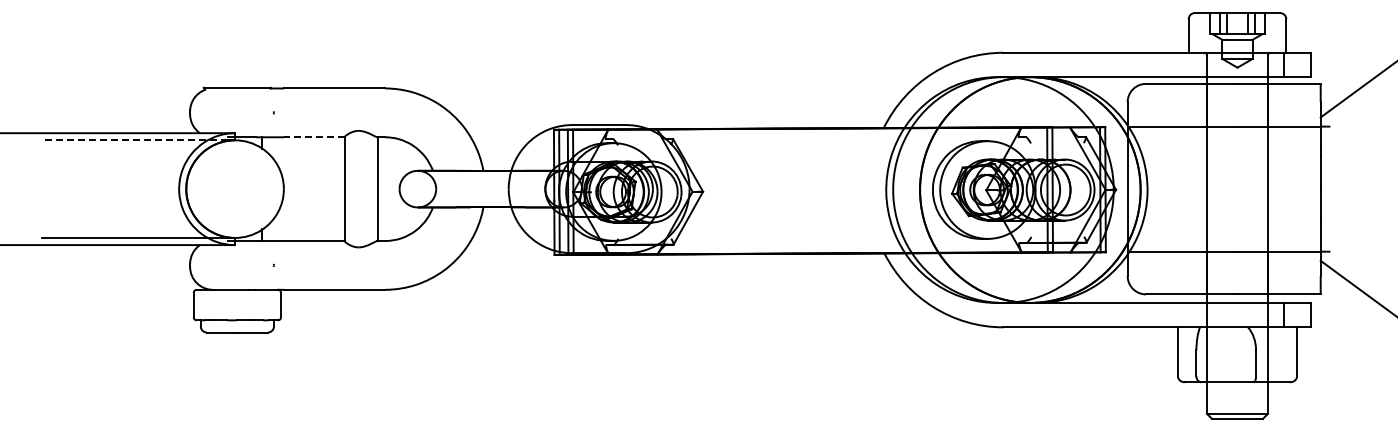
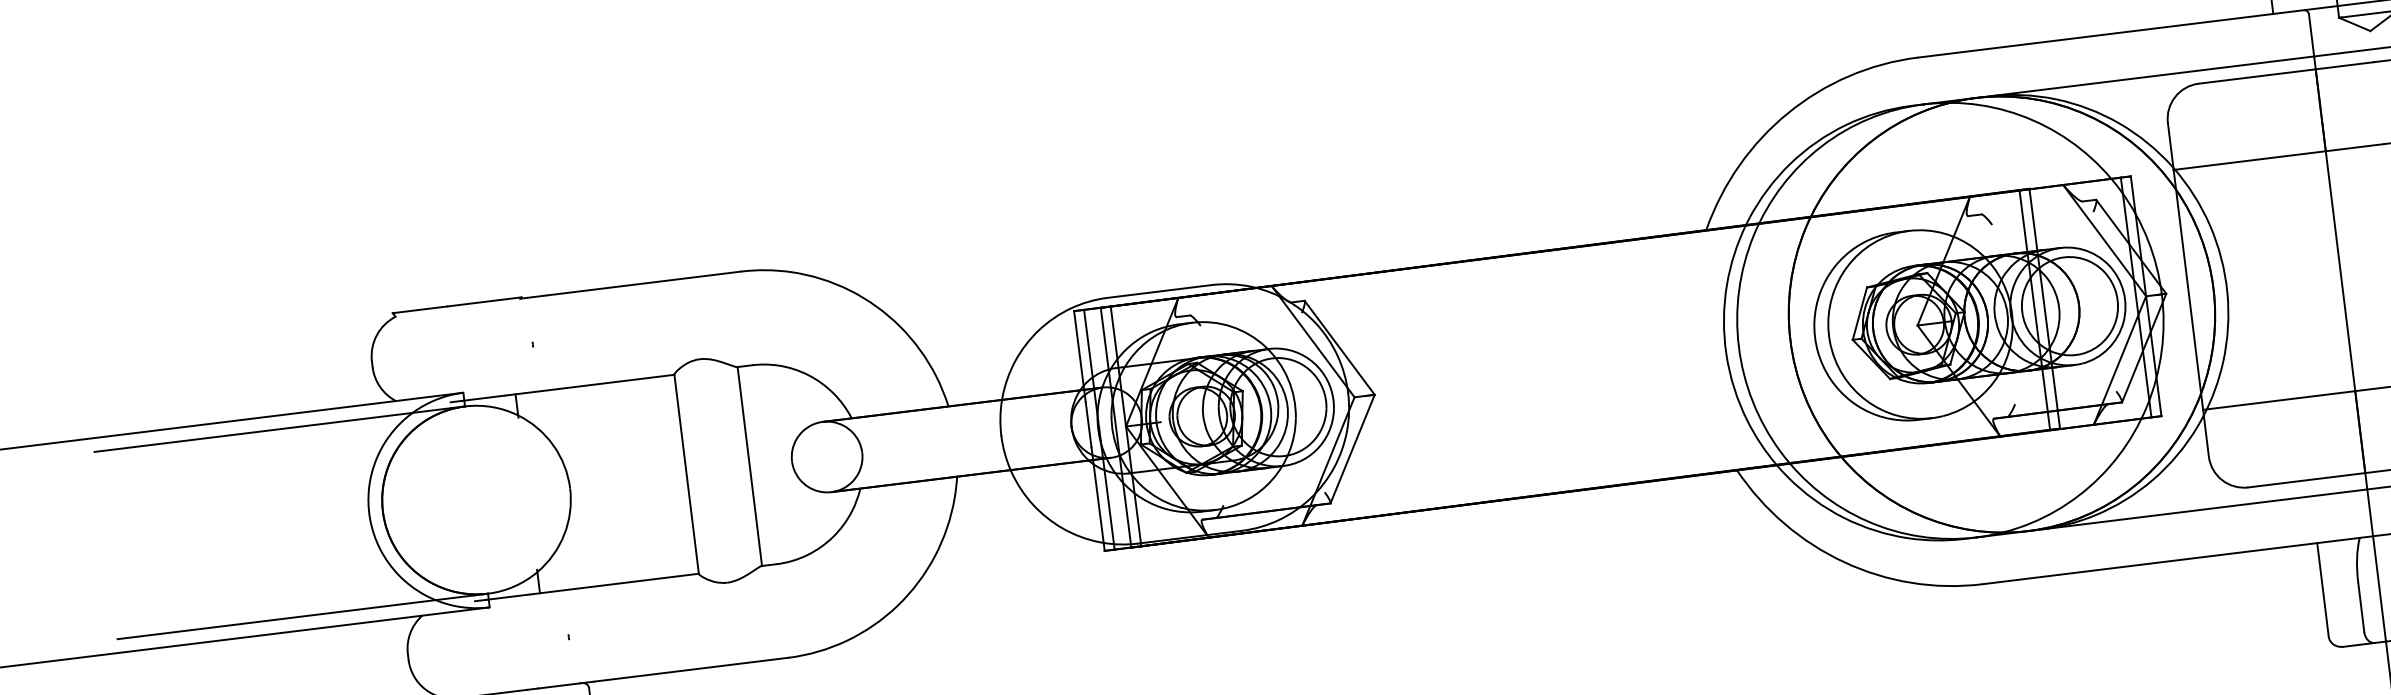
line: (313, 137) -> (614, 382), dashed -> solid
line: (134, 140) -> (272, 430), dashed -> solid

